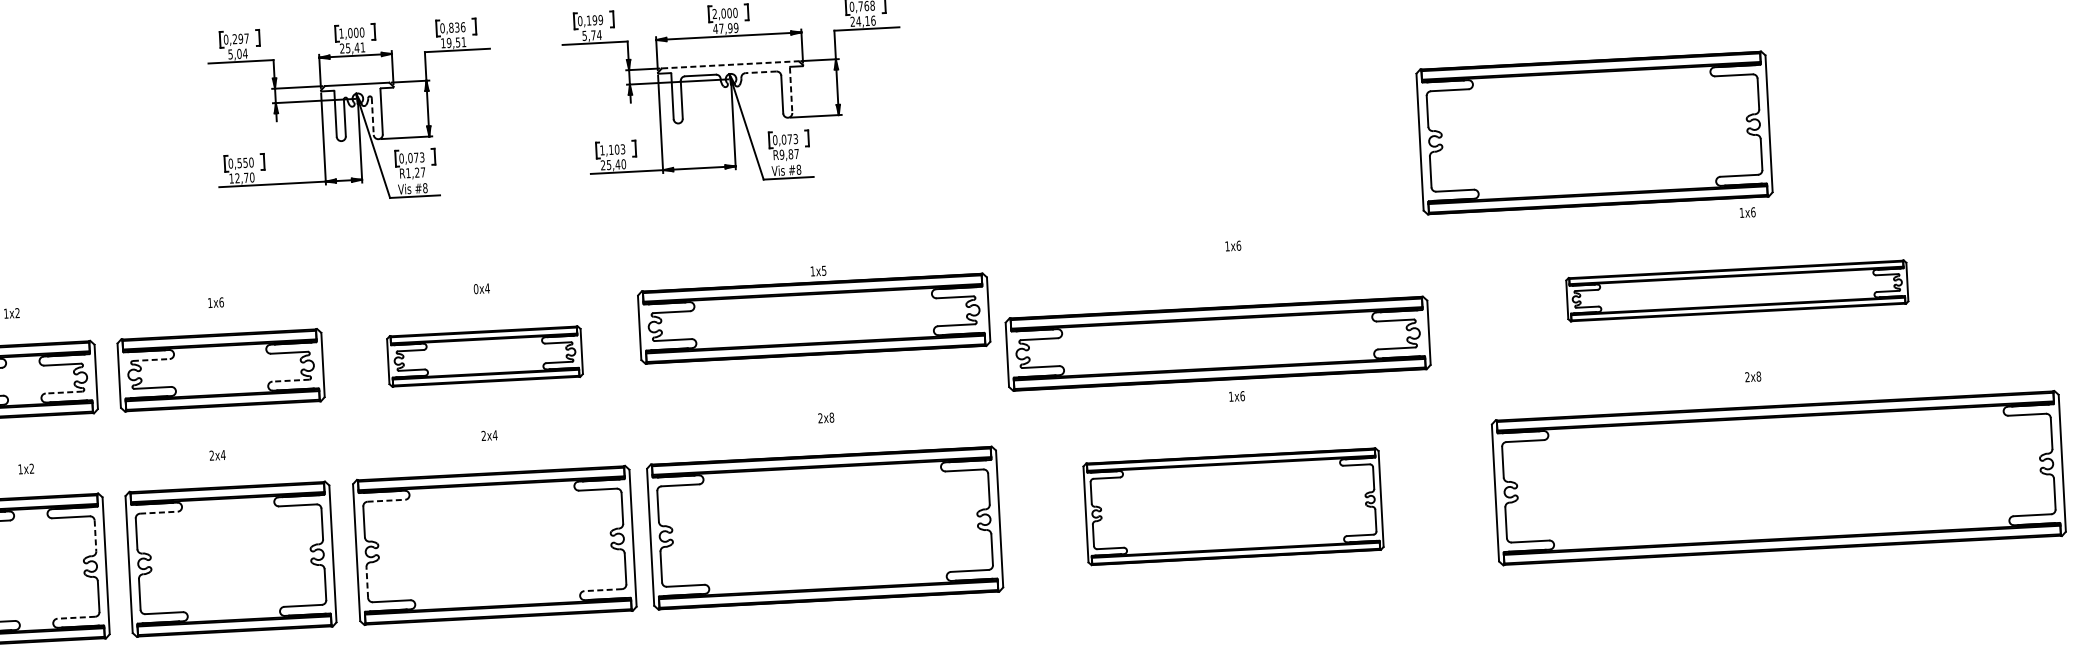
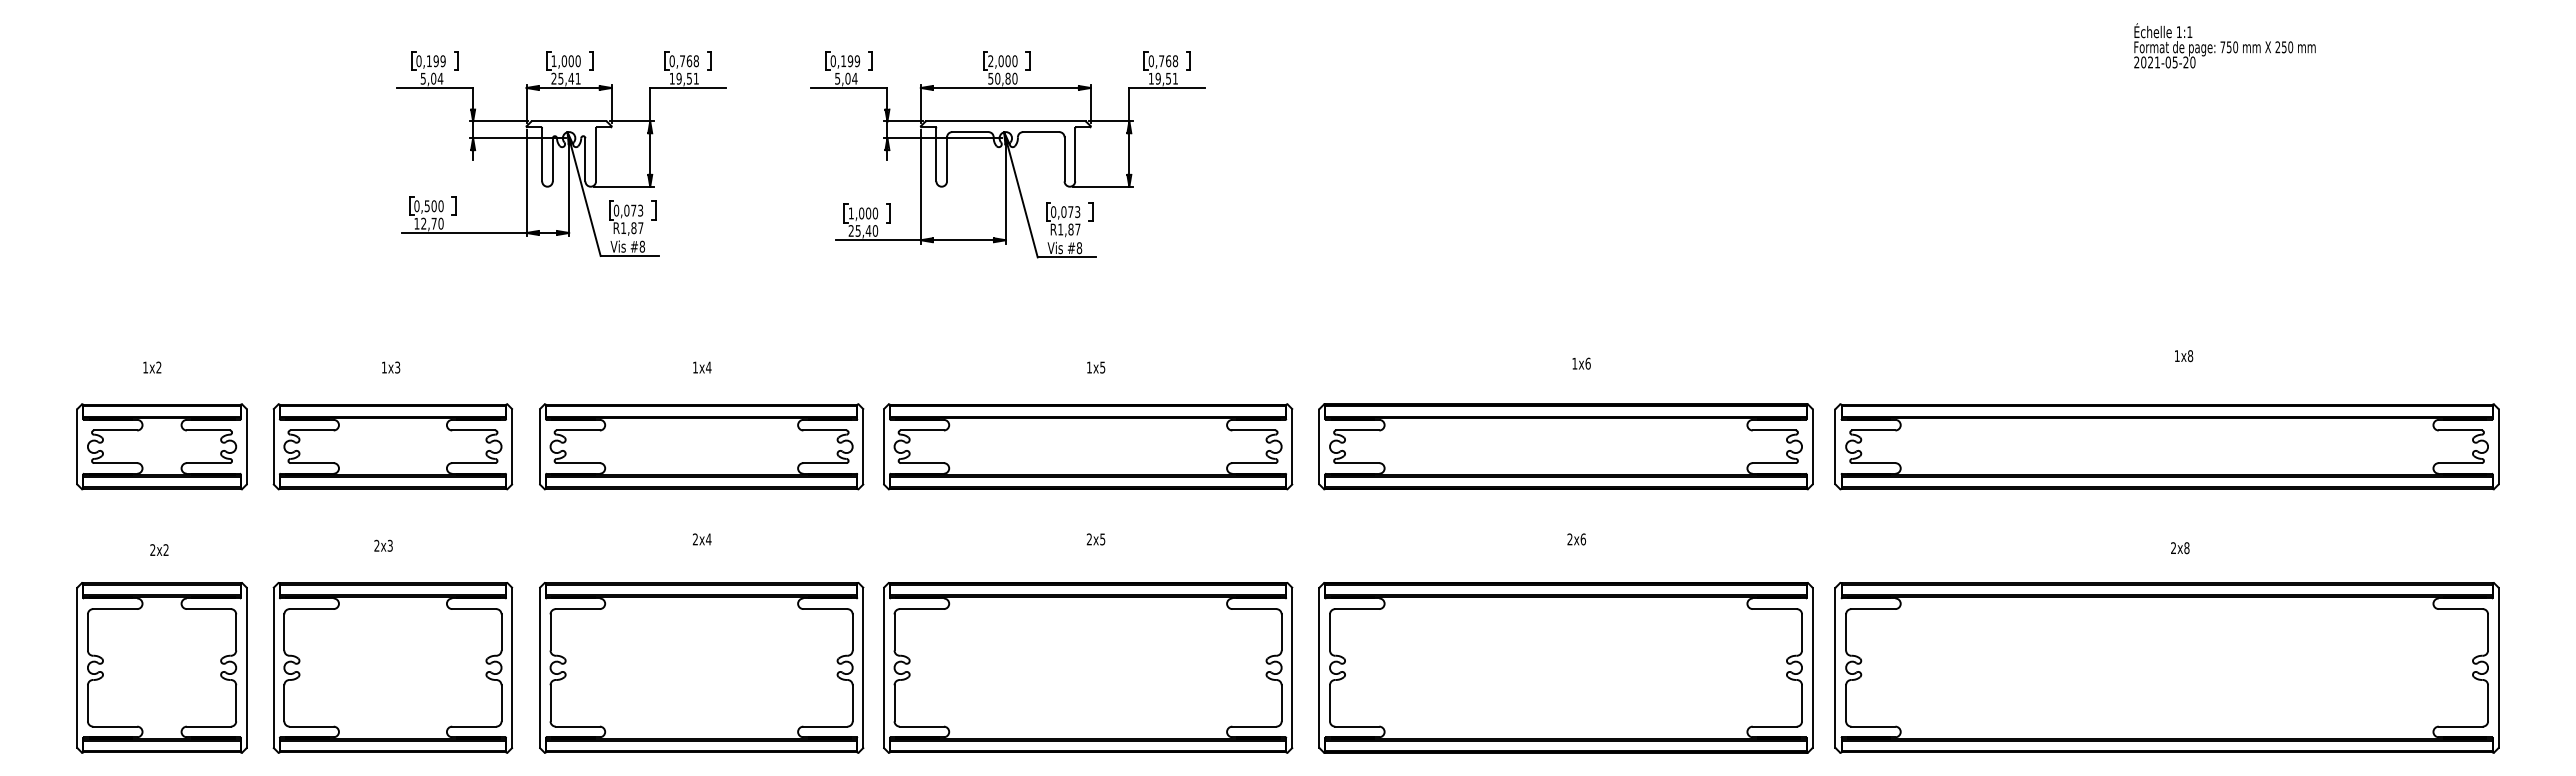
text: (863, 21) -> (1163, 78), 24,16 -> 19,51
text: (457, 27) -> (689, 61), 0,836 -> 0,768
text: (725, 28) -> (1002, 78), 47,99 -> 50,80
text: (593, 35) -> (847, 78), 5,74 -> 5,04
text: (240, 39) -> (435, 61), 0,297 -> 0,199
line: (730, 64) -> (1005, 121), dashed -> solid
line: (760, 72) -> (1040, 132), dashed -> solid
line: (791, 89) -> (1075, 154), dashed -> solid
line: (372, 116) -> (585, 159), dashed -> solid
part: (1594, 132) -> (2010, 253), removed
text: (617, 149) -> (868, 213), 1,103 -> 1,000
text: (781, 154) -> (1060, 229), R9,87 -> R1,87
text: (245, 163) -> (433, 206), 0,550 -> 0,500
text: (416, 172) -> (633, 228), R1,27 -> R1,87
text: (1753, 211) -> (2190, 355), 1x6 -> 1x8
text: (476, 289) -> (695, 367), 0x4 -> 1x4
part: (1736, 290) -> (2166, 446), size x1.67
text: (221, 302) -> (397, 367), 1x6 -> 1x3
part: (814, 318) -> (1088, 446), moved
part: (1217, 343) -> (1565, 446), moved
part: (484, 356) -> (701, 446), size x1.43
line: (151, 360) -> (312, 430), dashed -> solid
line: (290, 381) -> (473, 463), dashed -> solid
line: (64, 392) -> (208, 463), dashed -> solid
text: (1230, 396) -> (1569, 539), 1x6 -> 2x6
text: (831, 417) -> (1102, 539), 2x8 -> 2x5
text: (223, 454) -> (390, 545), 2x4 -> 2x3
text: (20, 468) -> (152, 549), 1x2 -> 2x2
part: (1778, 477) -> (2166, 667), moved
line: (386, 501) -> (578, 609), dashed -> solid
part: (1233, 506) -> (1565, 667), size x1.43
line: (159, 512) -> (312, 609), dashed -> solid
line: (95, 536) -> (236, 632), dashed -> solid
line: (367, 581) -> (550, 702), dashed -> solid
line: (602, 590) -> (824, 726), dashed -> solid
line: (76, 617) -> (208, 726), dashed -> solid

